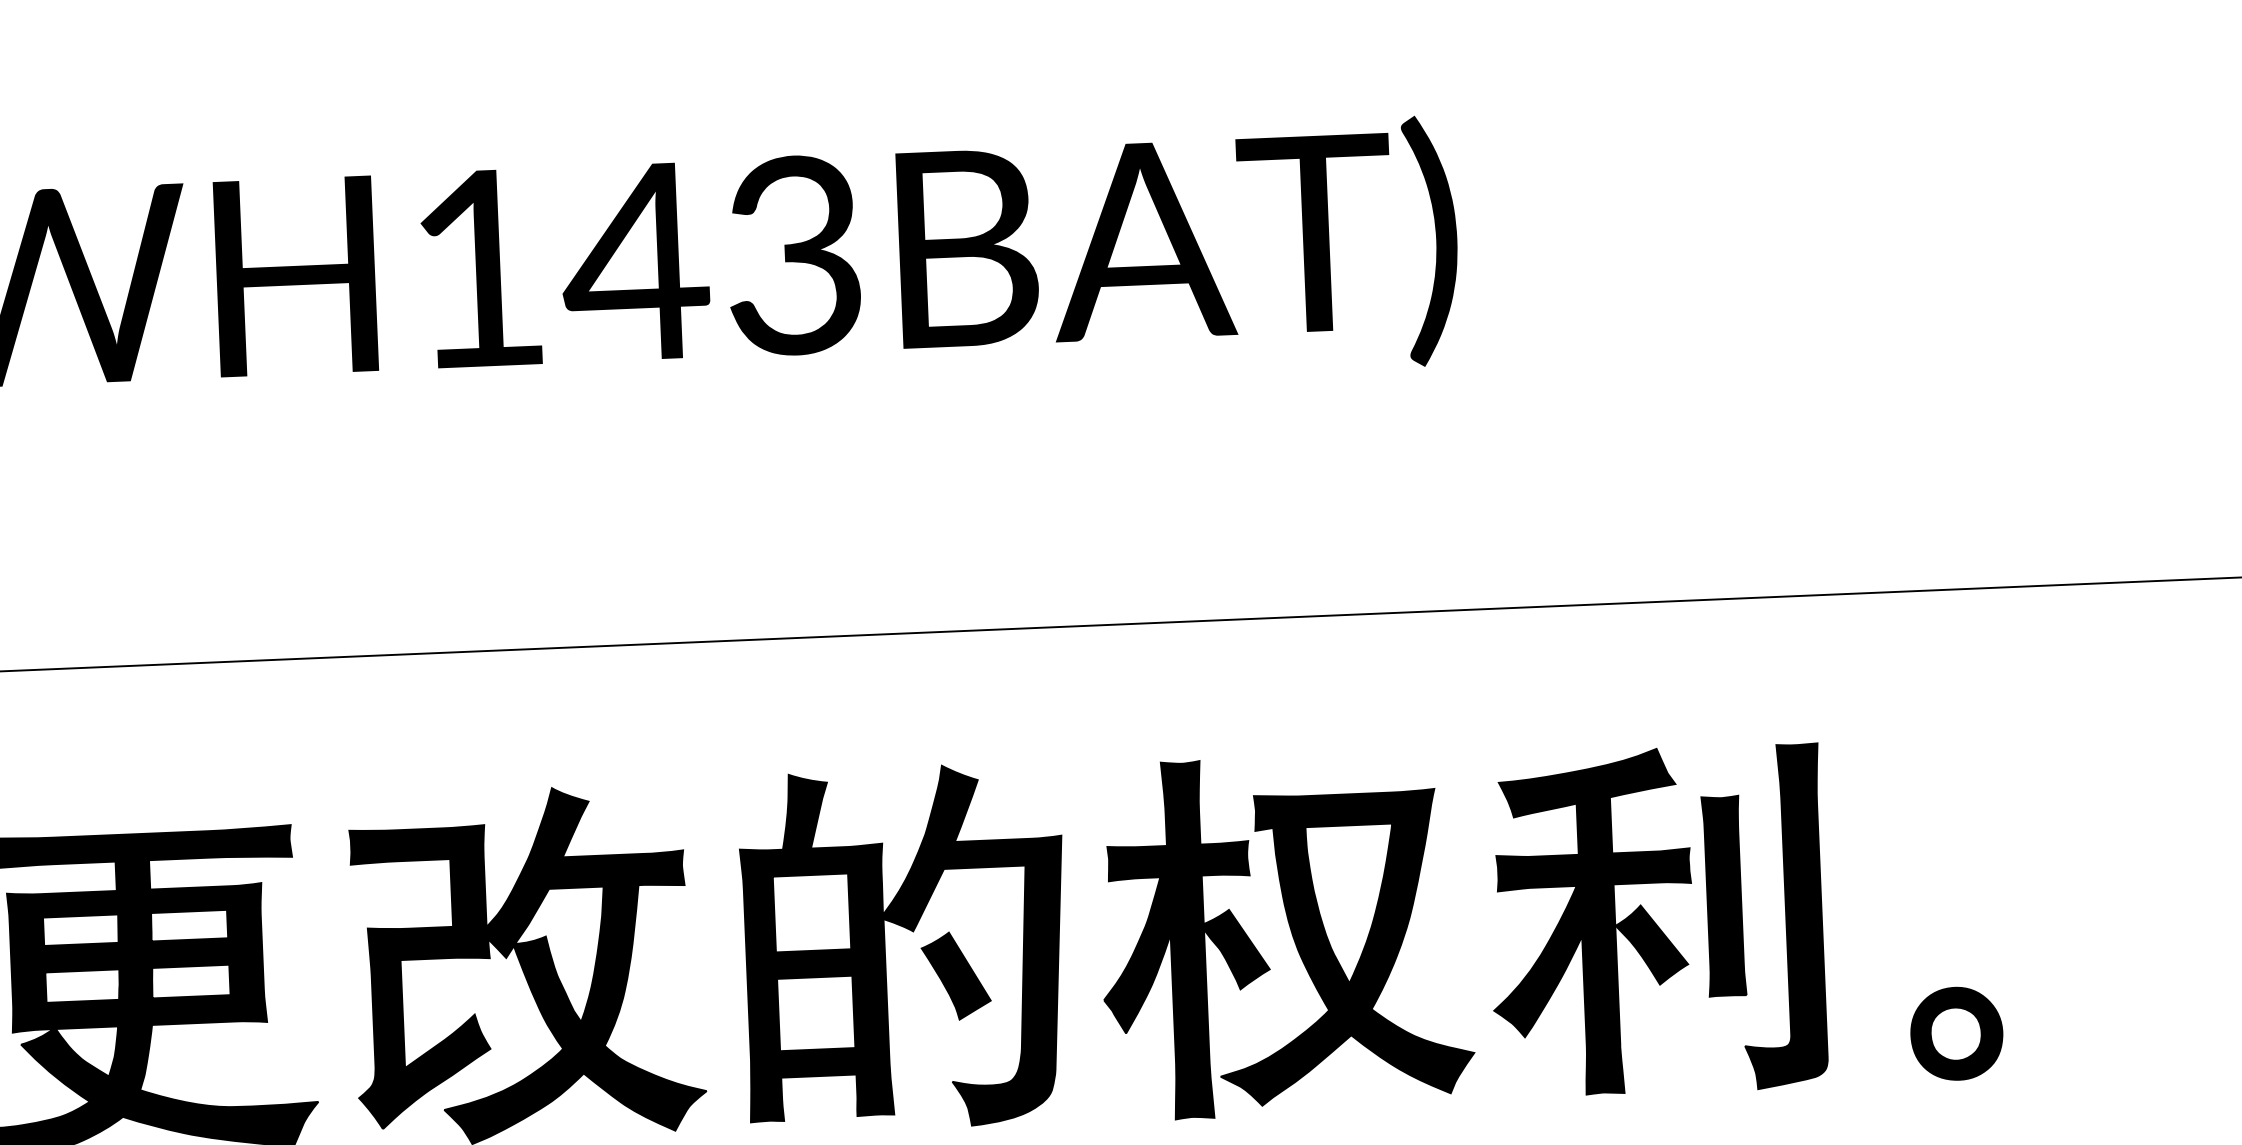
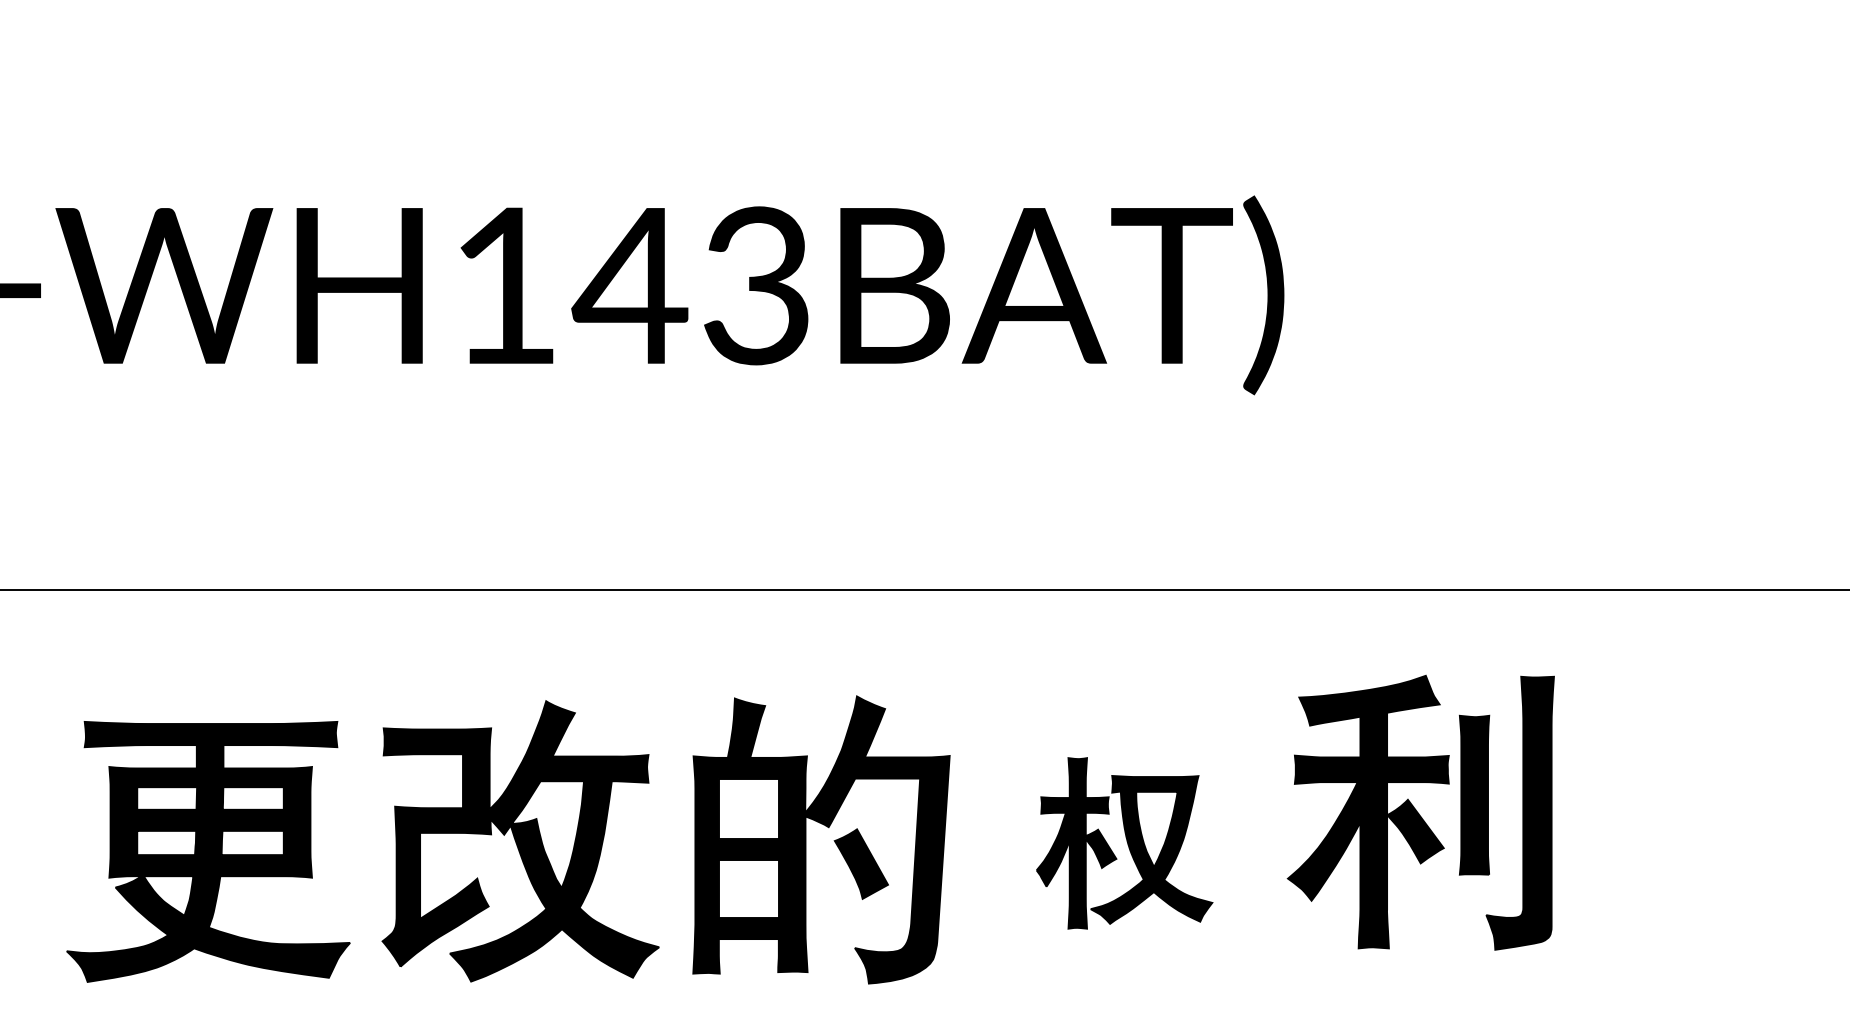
part: (1657, 920) -> (1420, 812), moved
part: (1285, 936) -> (1124, 843), size x0.6
part: (1957, 1032) -> (1655, 942), removed

